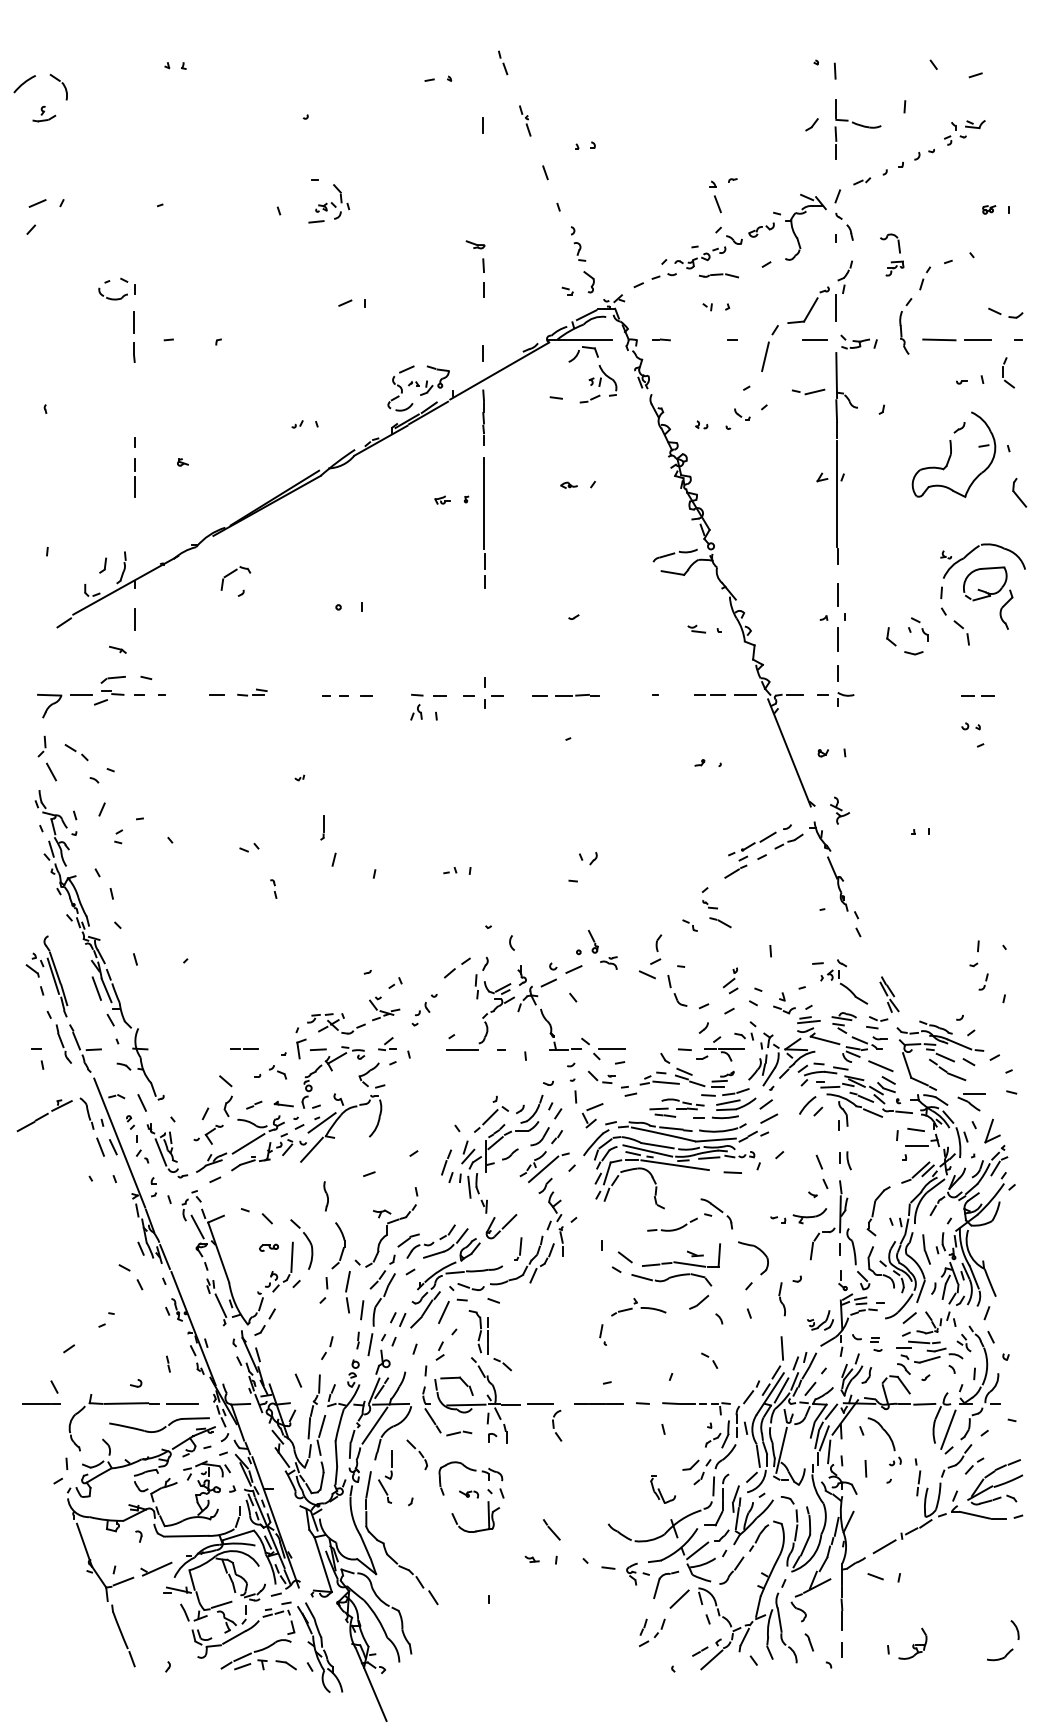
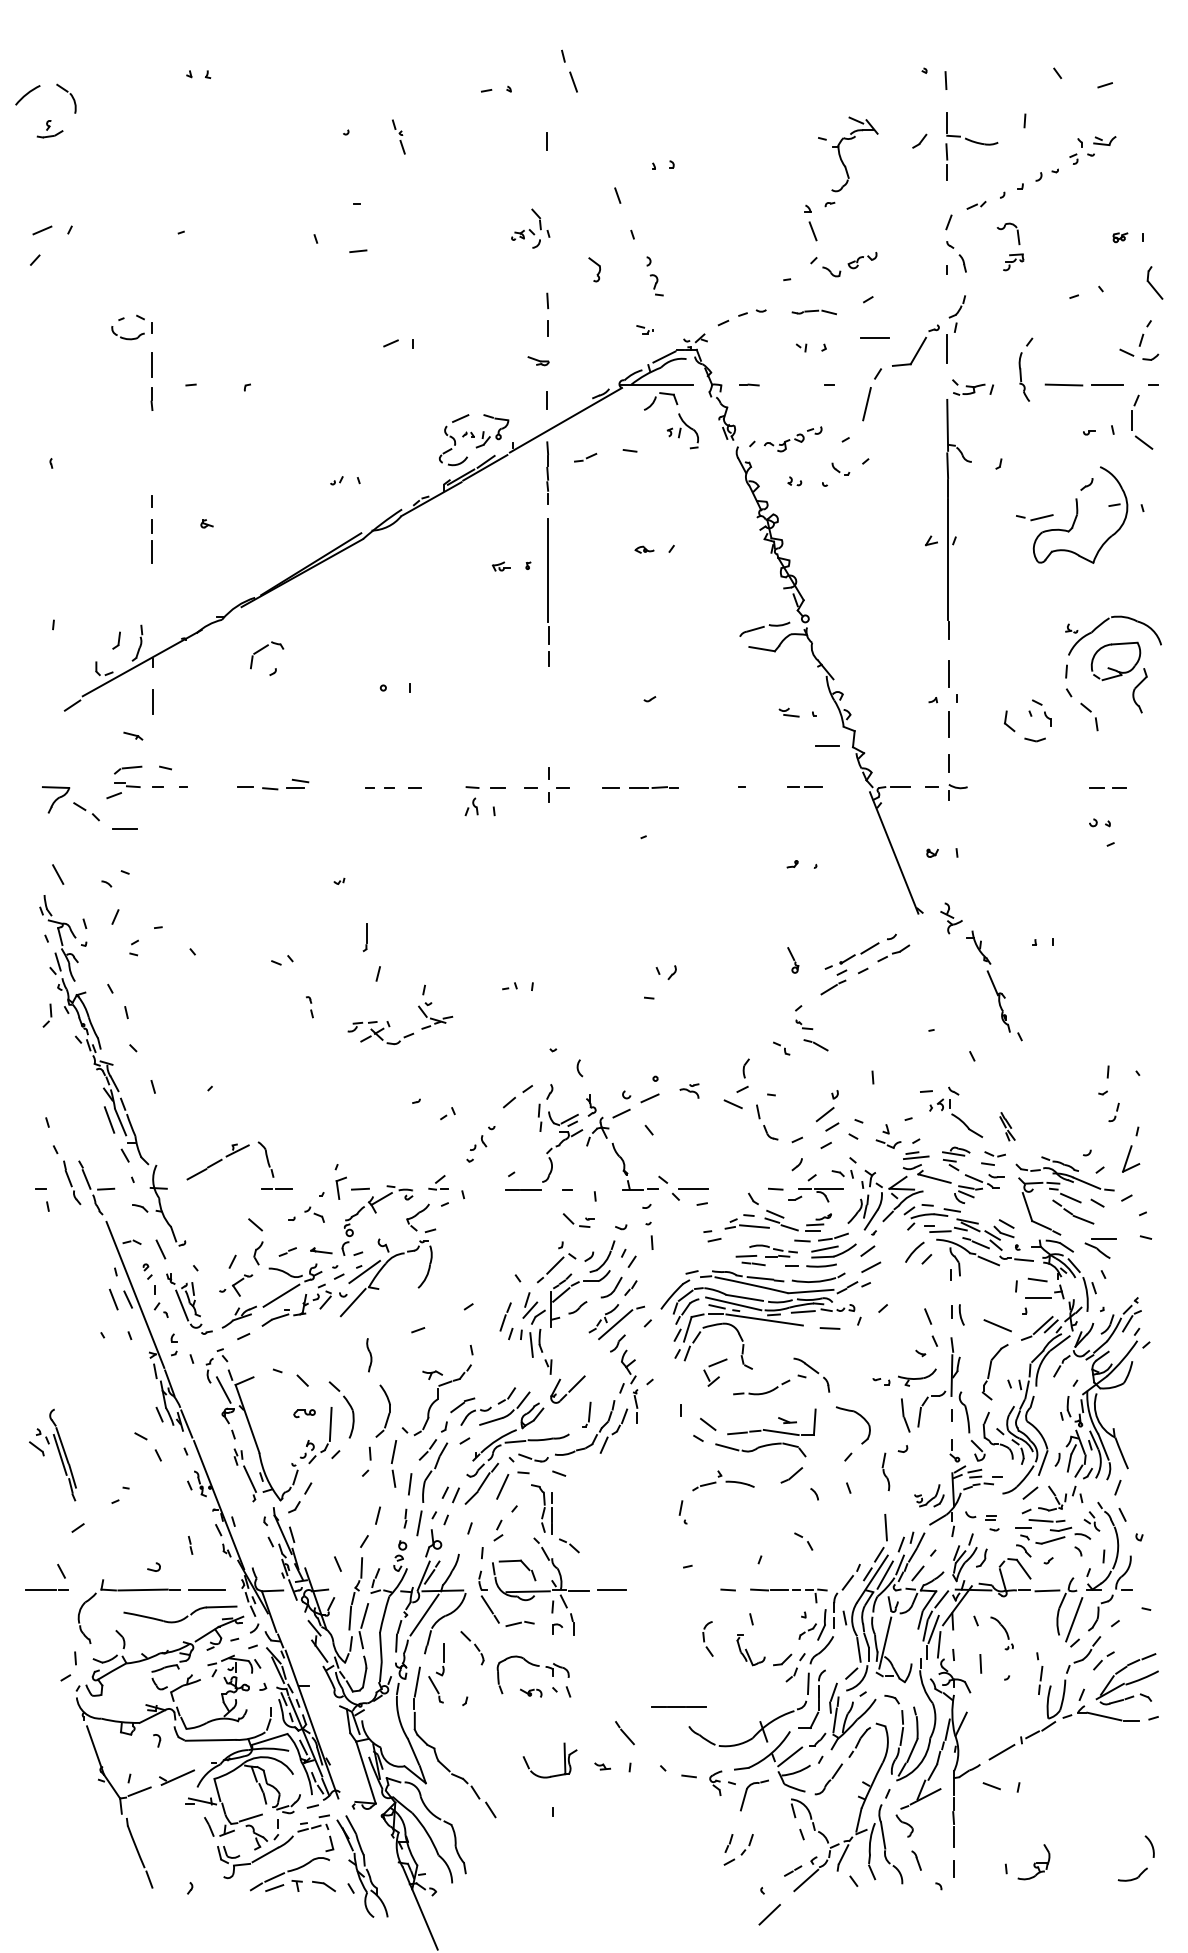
part: (503, 62) -> (570, 70), size x1.6
part: (525, 120) -> (399, 136), moved
part: (332, 201) -> (530, 228), moved
part: (793, 227) -> (840, 154), moved
part: (475, 244) -> (538, 360), moved
part: (693, 257) -> (785, 438), moved
part: (892, 261) -> (1010, 254), moved
part: (925, 278) -> (1145, 333), moved
part: (588, 282) -> (594, 270), moved
line: (814, 339) -> (874, 338), moved
part: (1008, 372) -> (1142, 421), size x1.6
part: (808, 391) -> (1034, 517), moved
part: (589, 398) -> (584, 457), moved
part: (1019, 492) -> (1154, 282), moved
part: (252, 692) -> (285, 784), size x1.4
line: (81, 694) -> (124, 828), moved
line: (745, 694) -> (827, 745), moved
part: (41, 746) -> (46, 1015), moved
part: (76, 752) -> (86, 811), moved
part: (834, 870) -> (995, 986), moved
part: (592, 941) -> (792, 960), moved
part: (46, 976) -> (52, 1455), moved
part: (730, 980) -> (827, 1110), size x1.4
part: (889, 994) -> (1007, 1126), size x0.7
part: (344, 1016) -> (390, 1024), moved
line: (880, 1066) -> (997, 1325), moved
part: (601, 1076) -> (578, 1219), moved
part: (55, 1114) -> (230, 1160), moved
part: (592, 1115) -> (715, 1372), moved
part: (992, 1130) -> (1130, 1158), moved
part: (926, 1249) -> (905, 1415), moved
part: (327, 1347) -> (370, 1526), size x1.6
line: (598, 1403) -> (677, 1706), moved
part: (557, 1425) -> (708, 1638), moved
part: (884, 1441) -> (1001, 1633), size x0.6
part: (663, 1489) -> (751, 1650), moved
part: (487, 1513) -> (563, 1756), moved
line: (679, 1598) -> (769, 1913), moved

